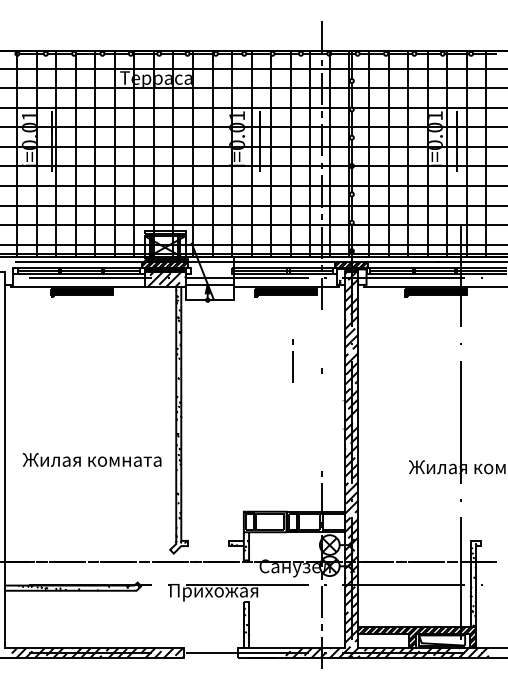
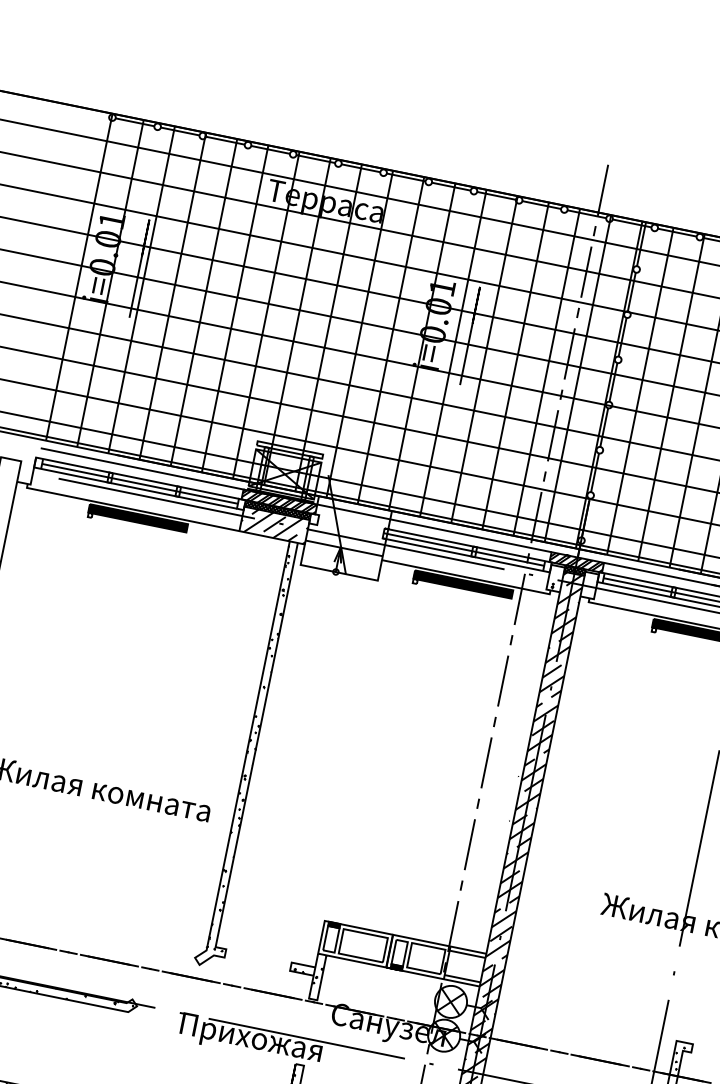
line: (292, 360) -> (504, 670), moved
line: (321, 422) -> (477, 803), added

